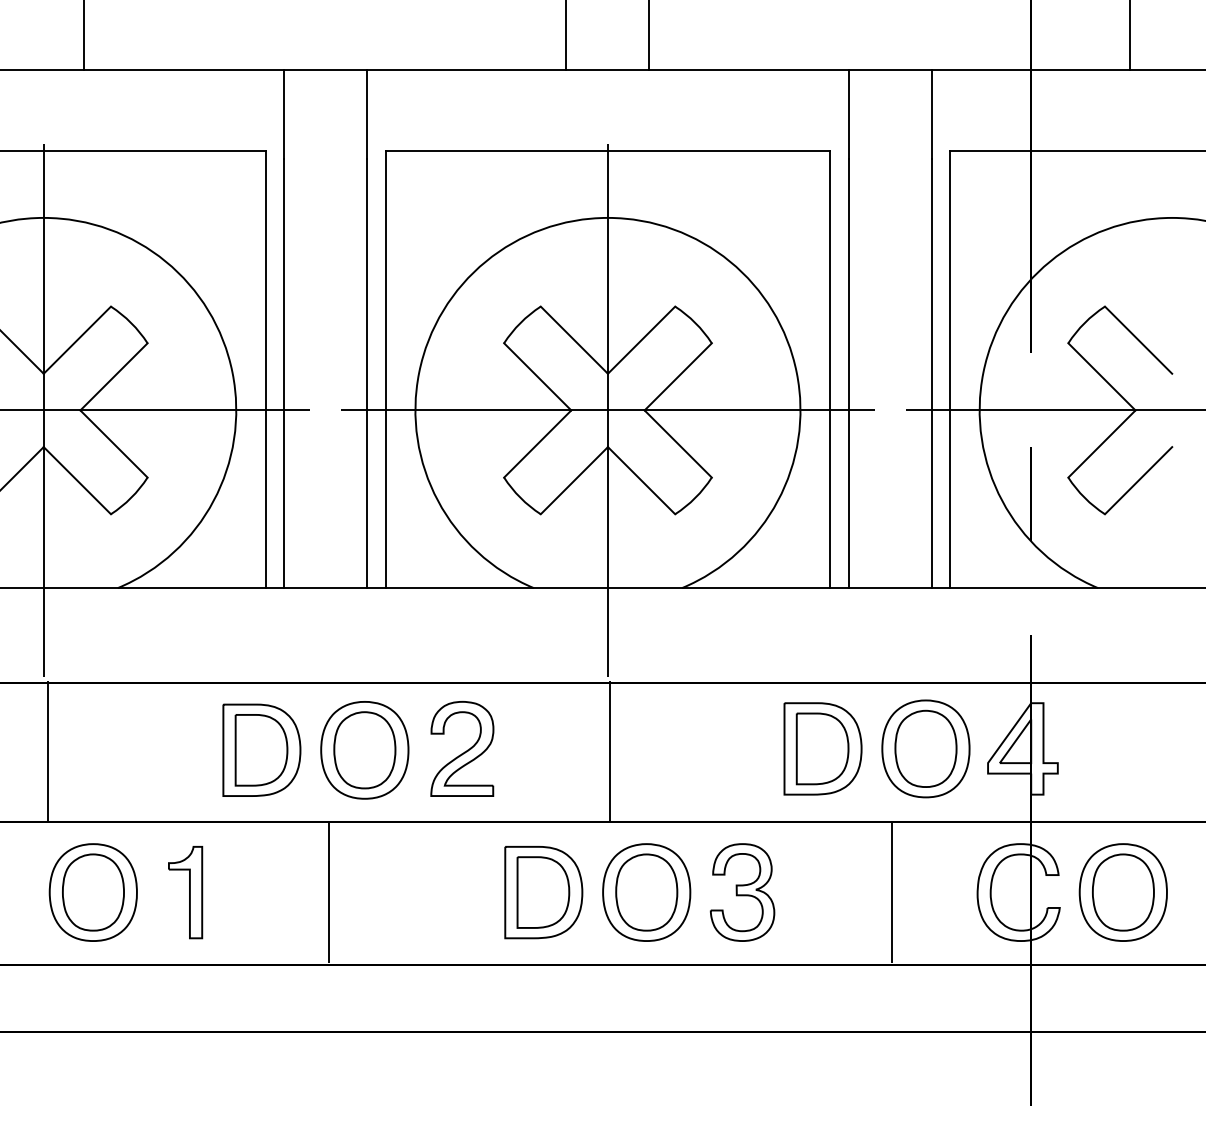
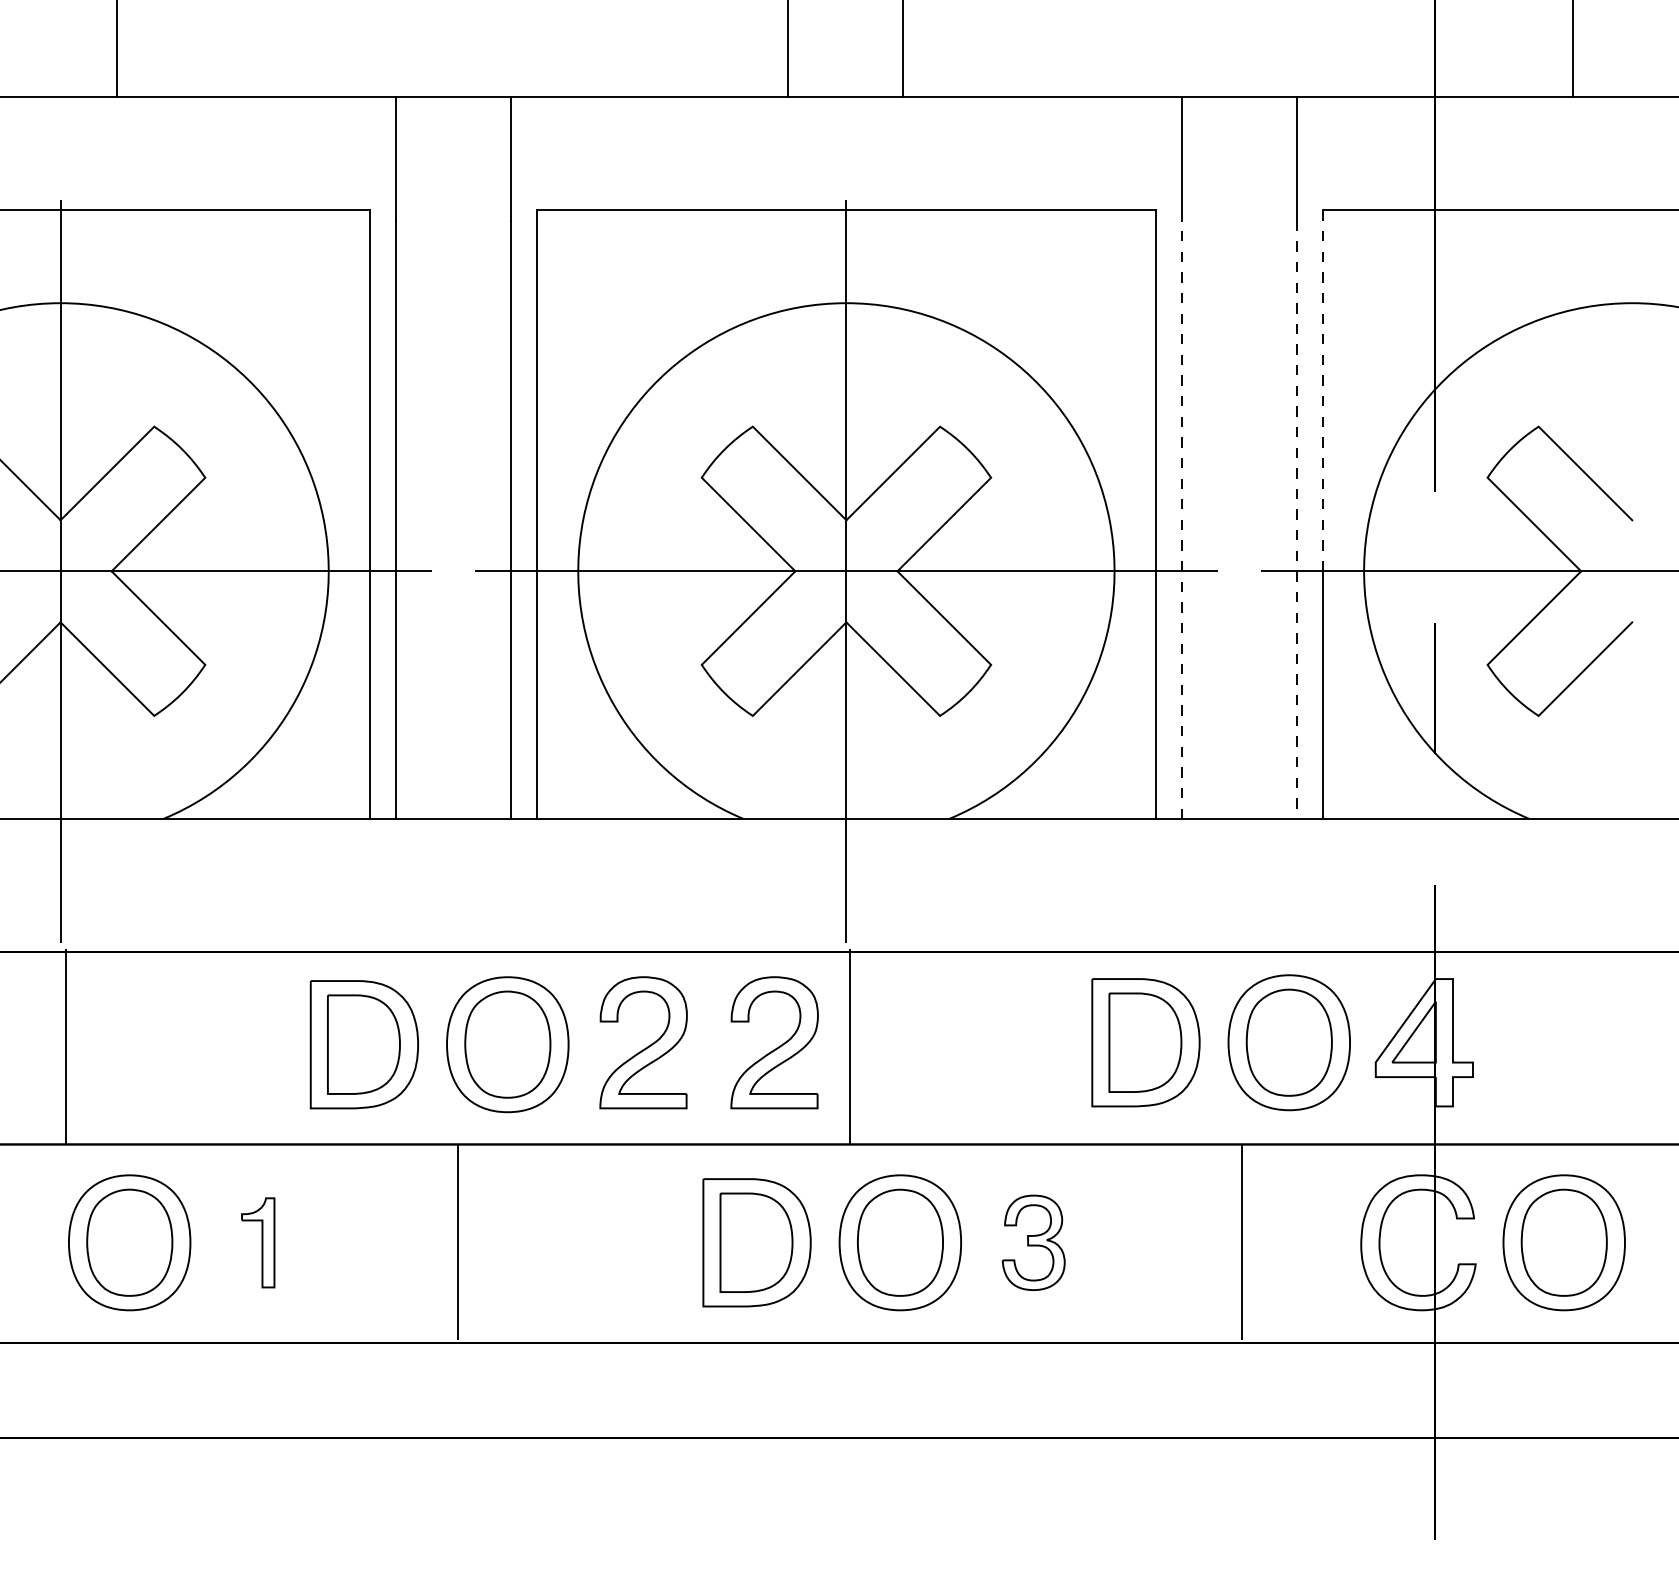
line: (949, 281) -> (1322, 391), solid -> dashed
line: (848, 373) -> (1181, 519), solid -> dashed
line: (931, 373) -> (1297, 520), solid -> dashed
part: (556, 748) -> (774, 1042), added
part: (185, 892) -> (258, 1242), size x0.7
part: (742, 892) -> (1033, 1242), size x0.7

